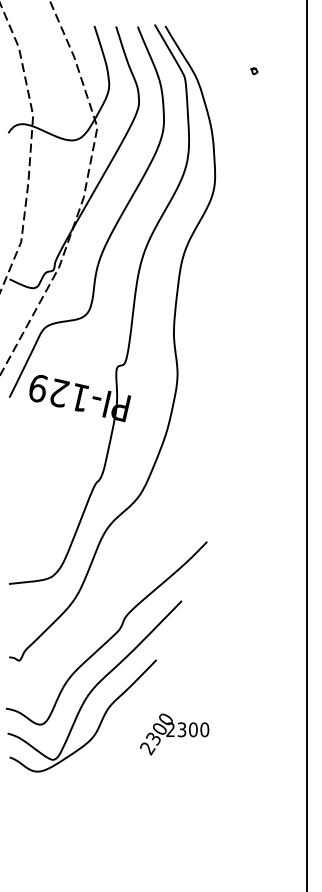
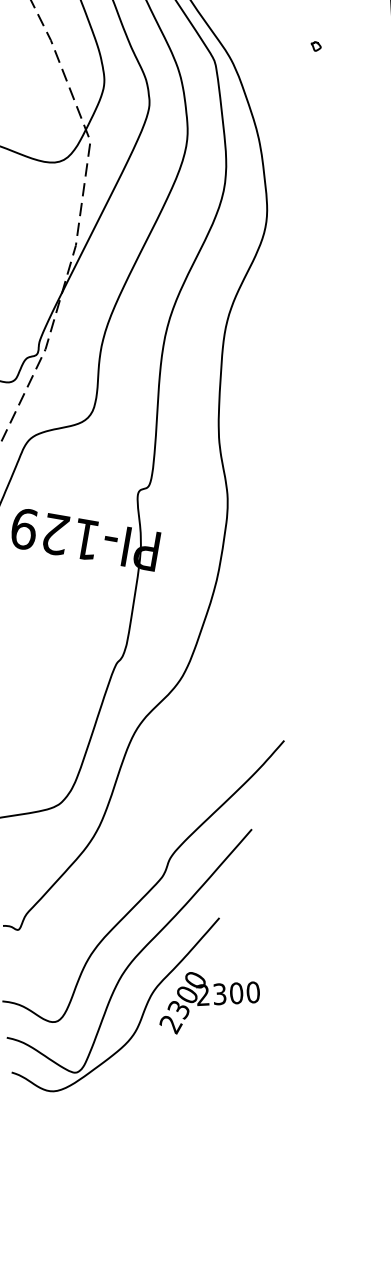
text: (174, 734) -> (209, 1001), moved

